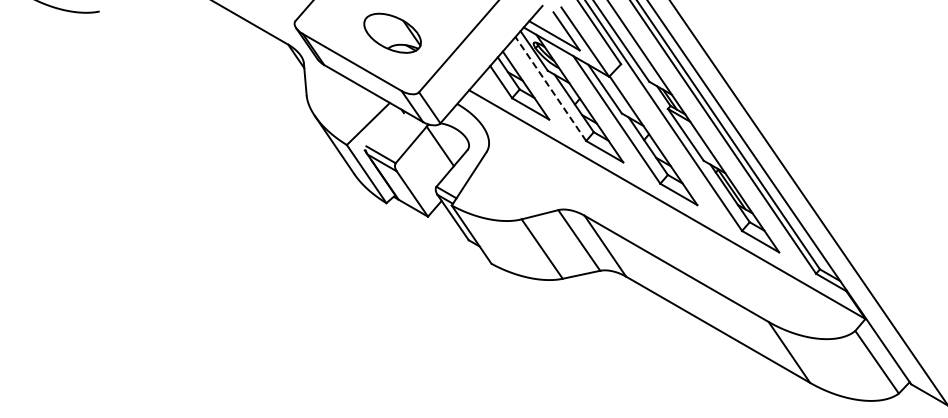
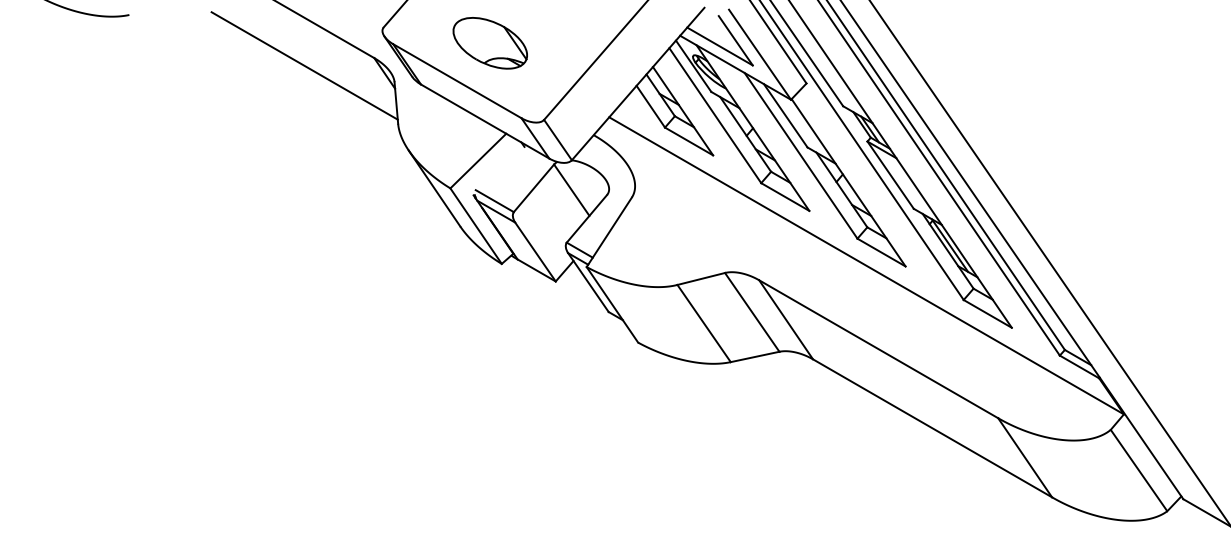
part: (392, 32) -> (490, 42), moved
line: (234, 50) -> (304, 65), added
line: (550, 89) -> (714, 116), dashed -> solid

